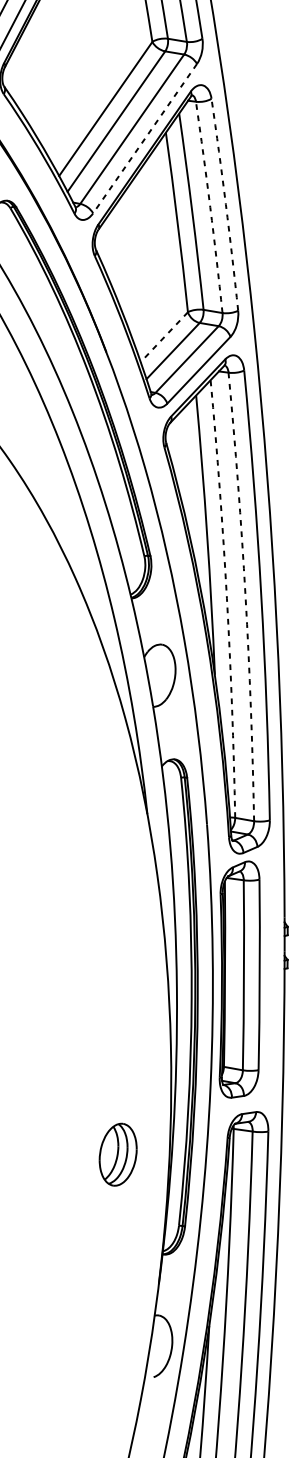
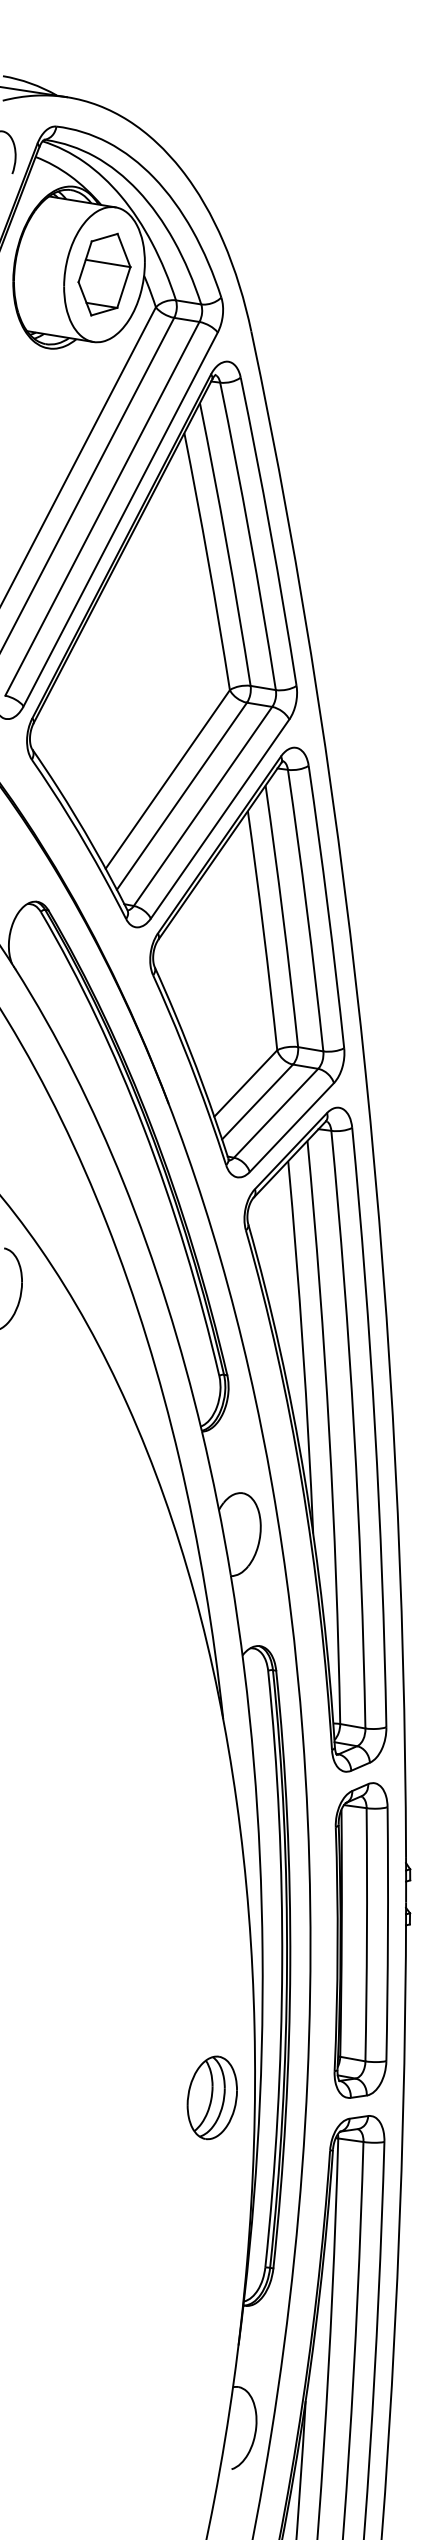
line: (144, 139) -> (219, 819), dashed -> solid
arc: (225, 204) -> (327, 906), dashed -> solid
arc: (210, 207) -> (307, 910), dashed -> solid
line: (164, 337) -> (245, 1083), dashed -> solid
arc: (245, 596) -> (354, 1429), dashed -> solid
arc: (227, 599) -> (329, 1432), dashed -> solid
part: (239, 979) -> (360, 1940), moved
part: (117, 1154) -> (211, 2097), moved

